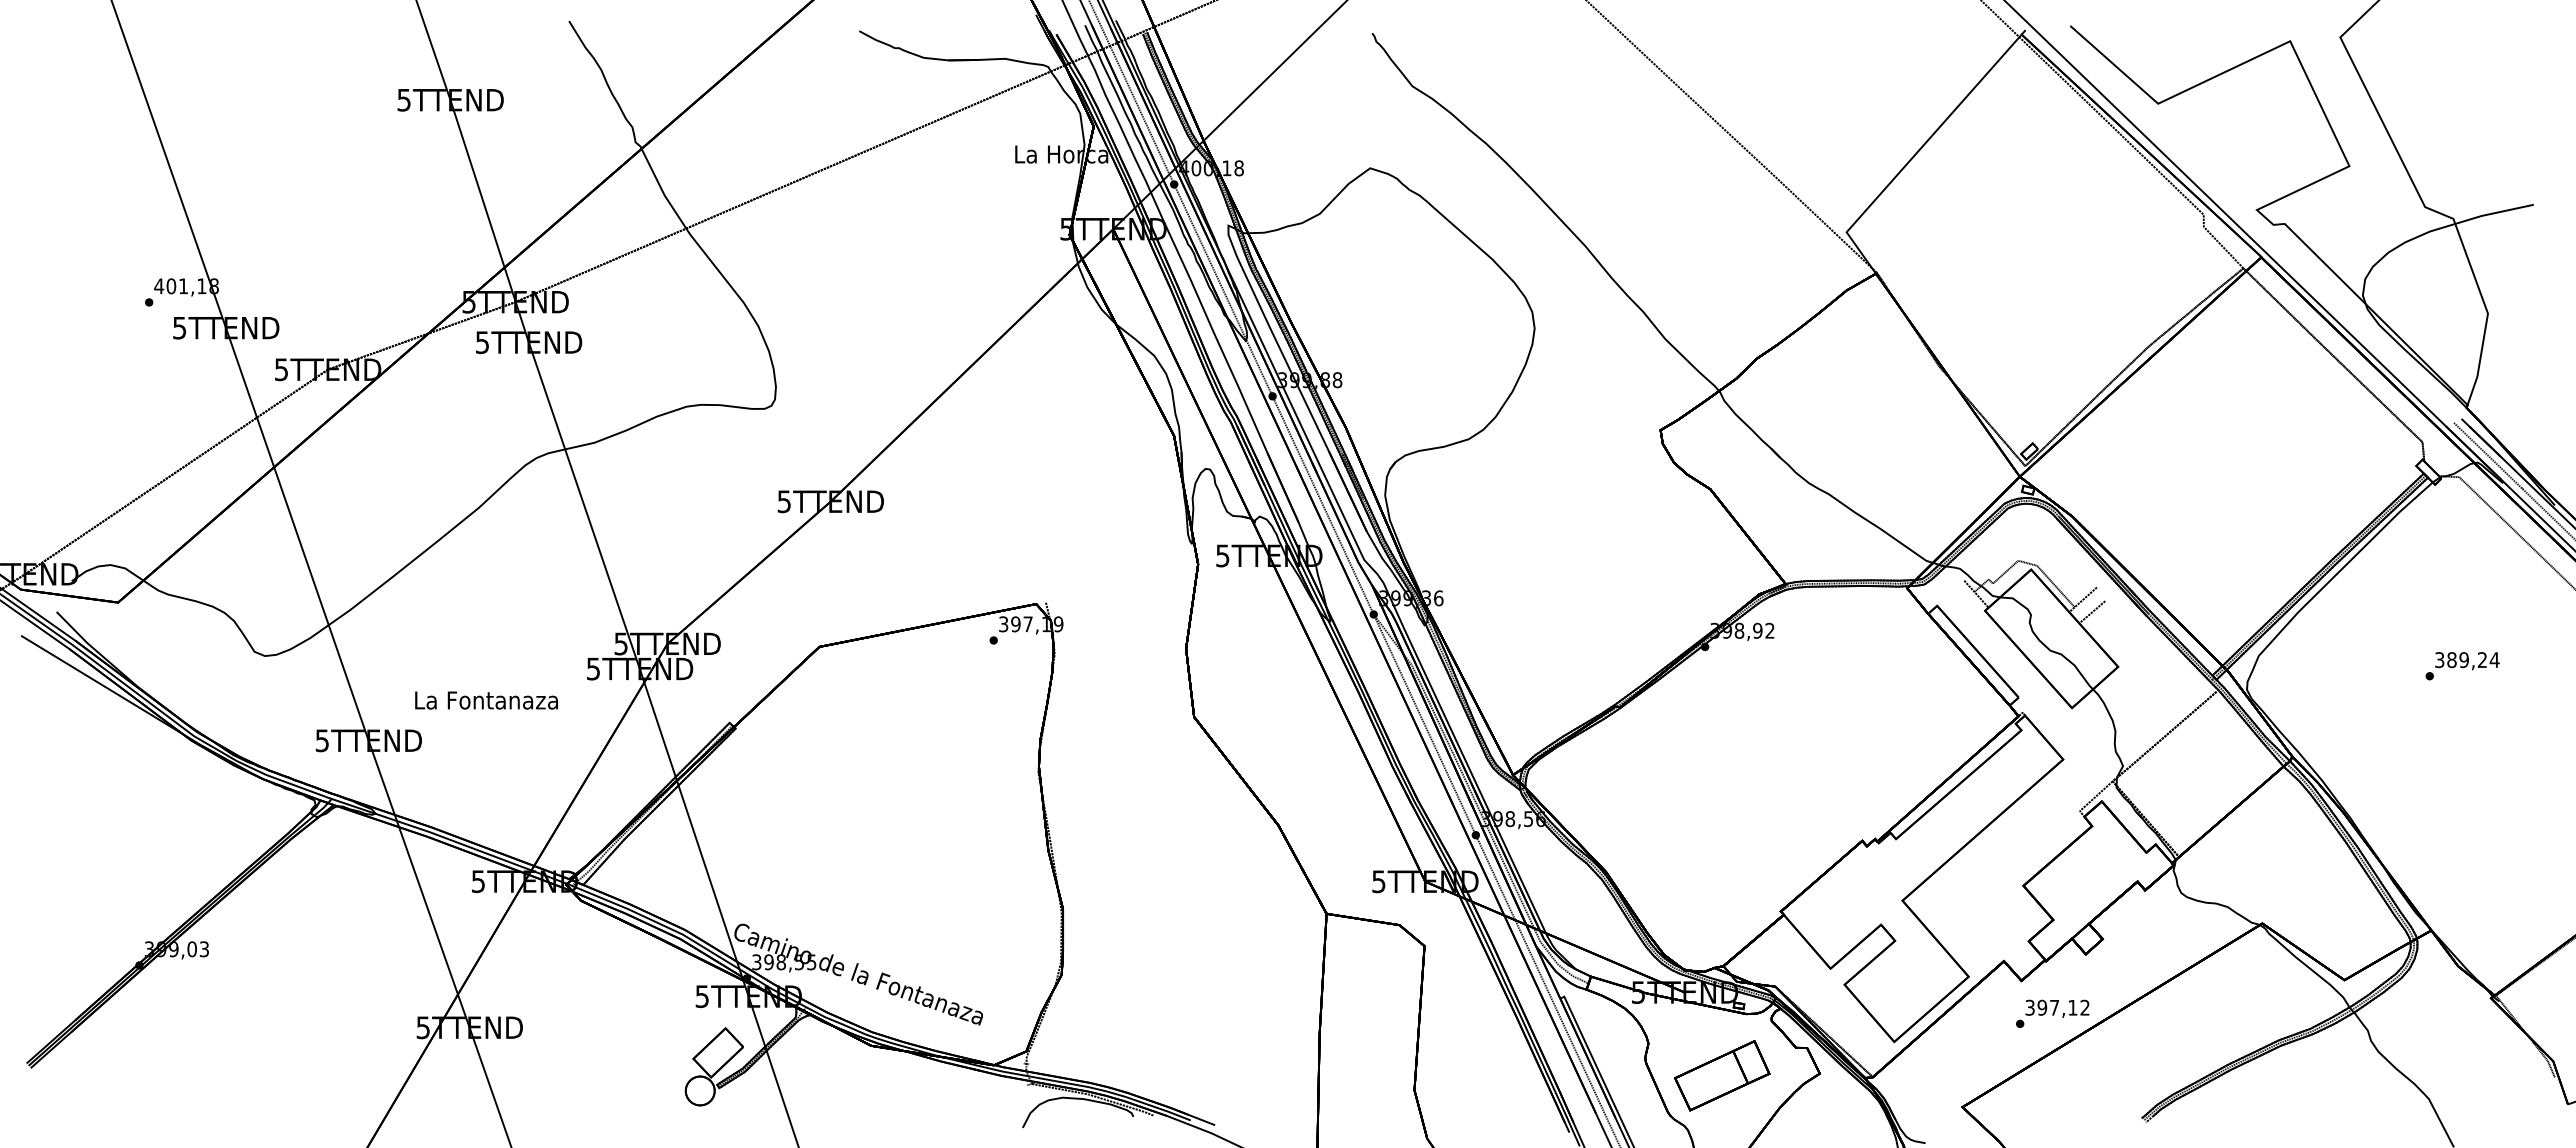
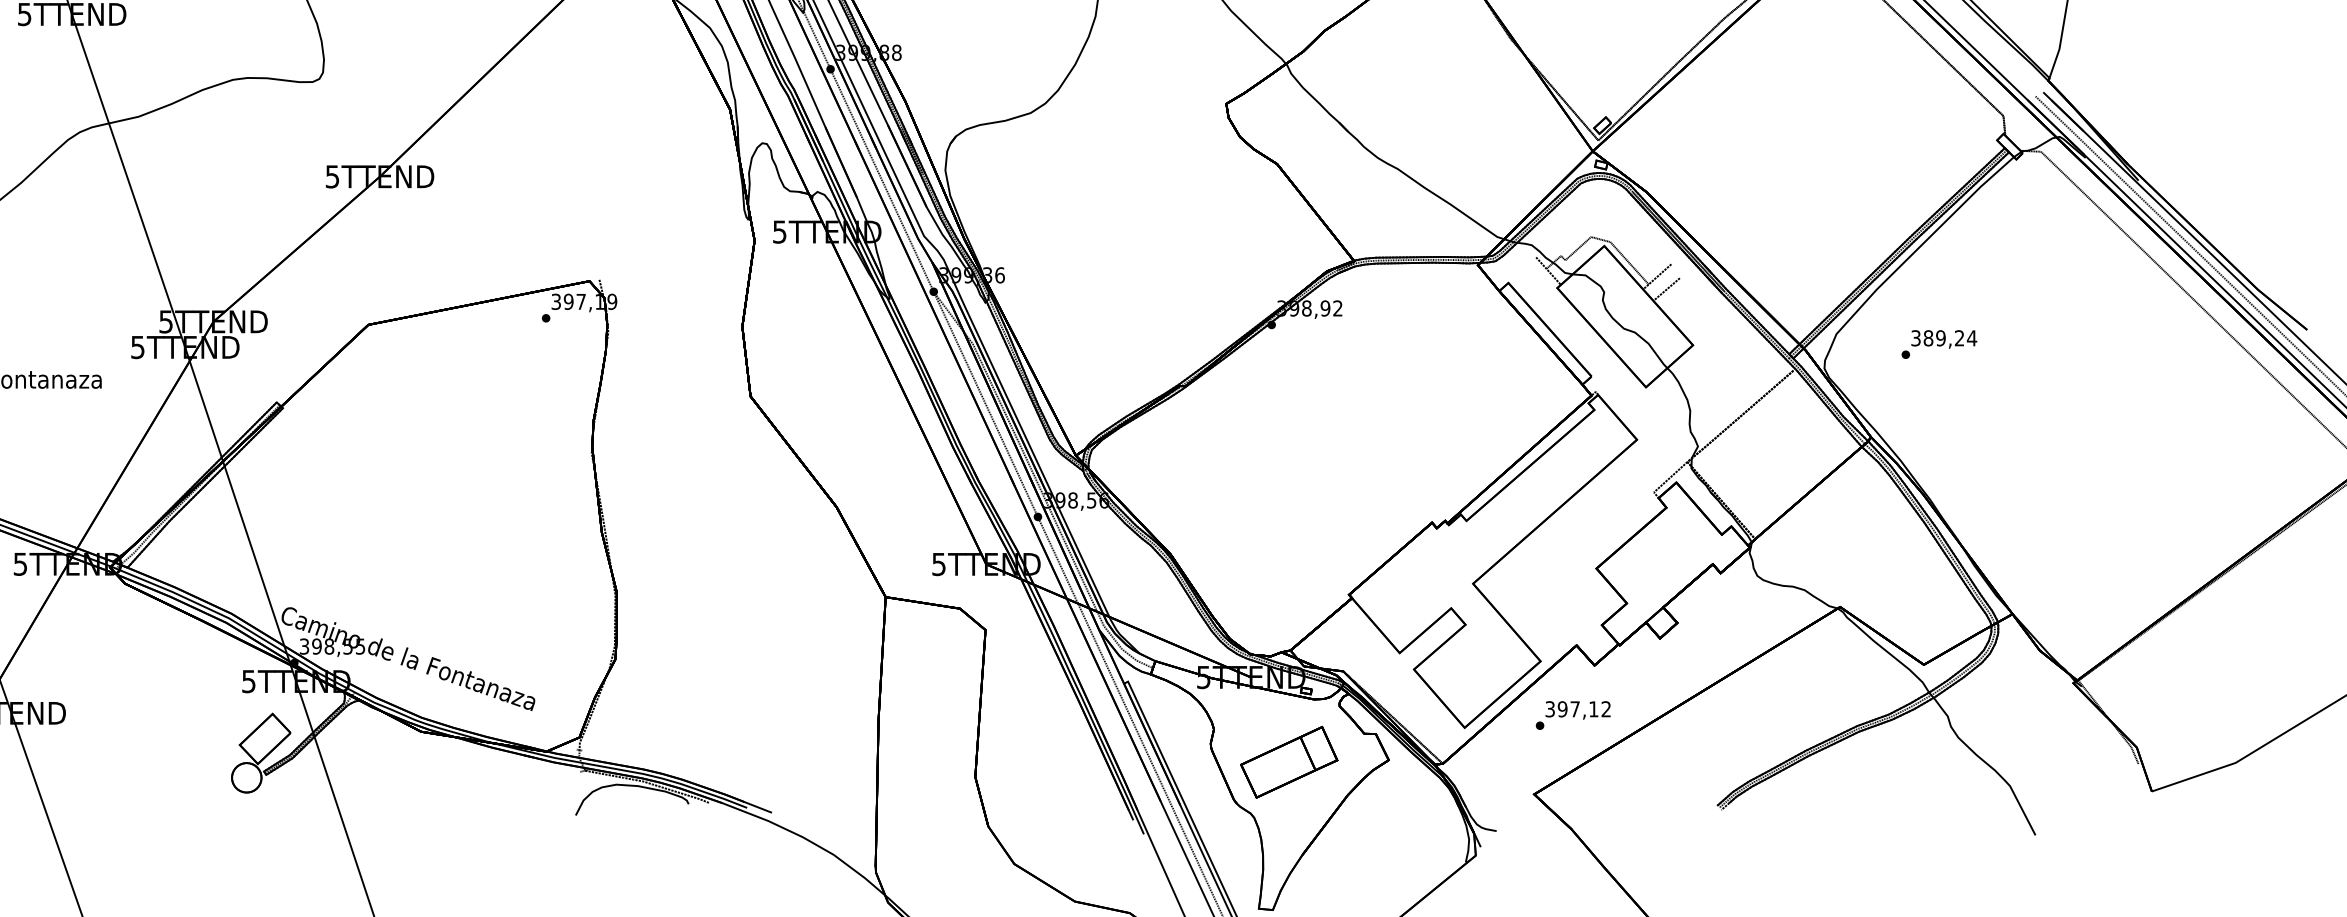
text: (2462, 666) -> (1939, 344), moved
text: (2052, 1013) -> (1573, 715), moved

